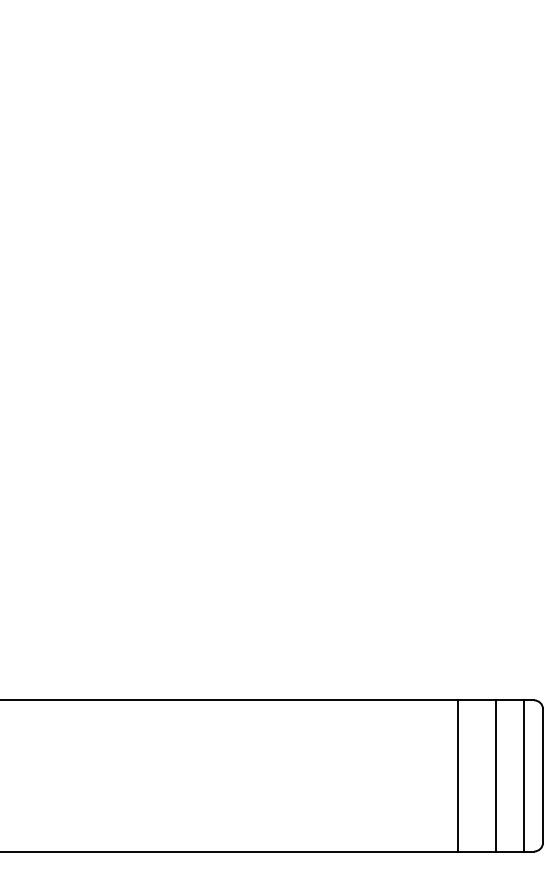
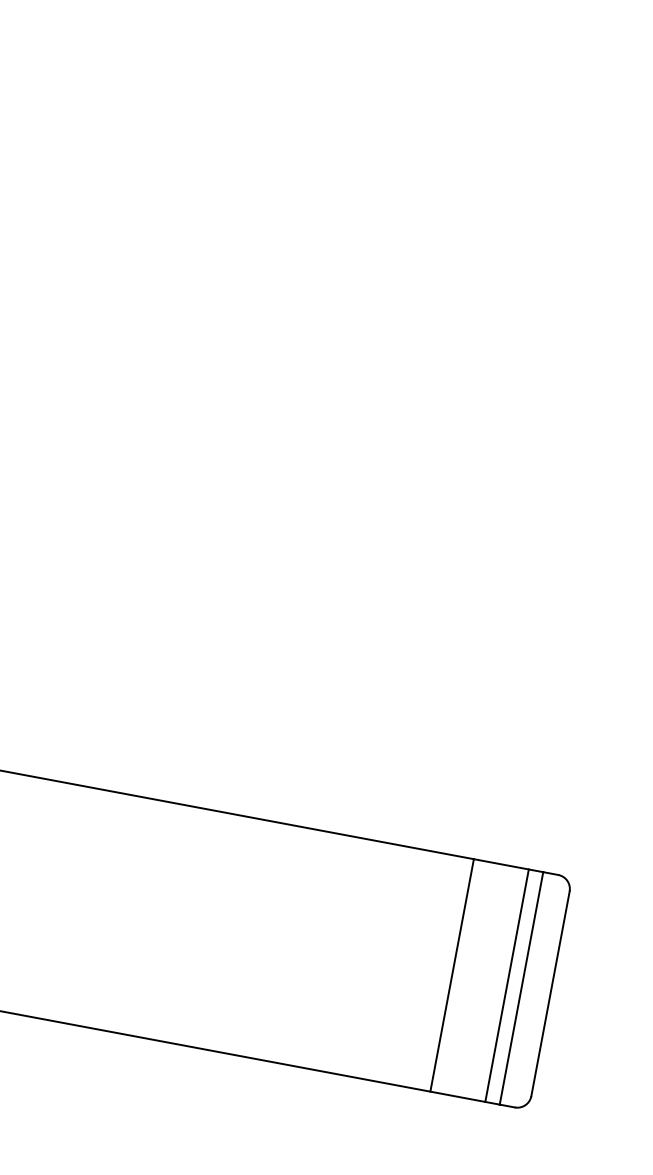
line: (458, 775) -> (452, 974), moved
line: (495, 775) -> (506, 984), moved

